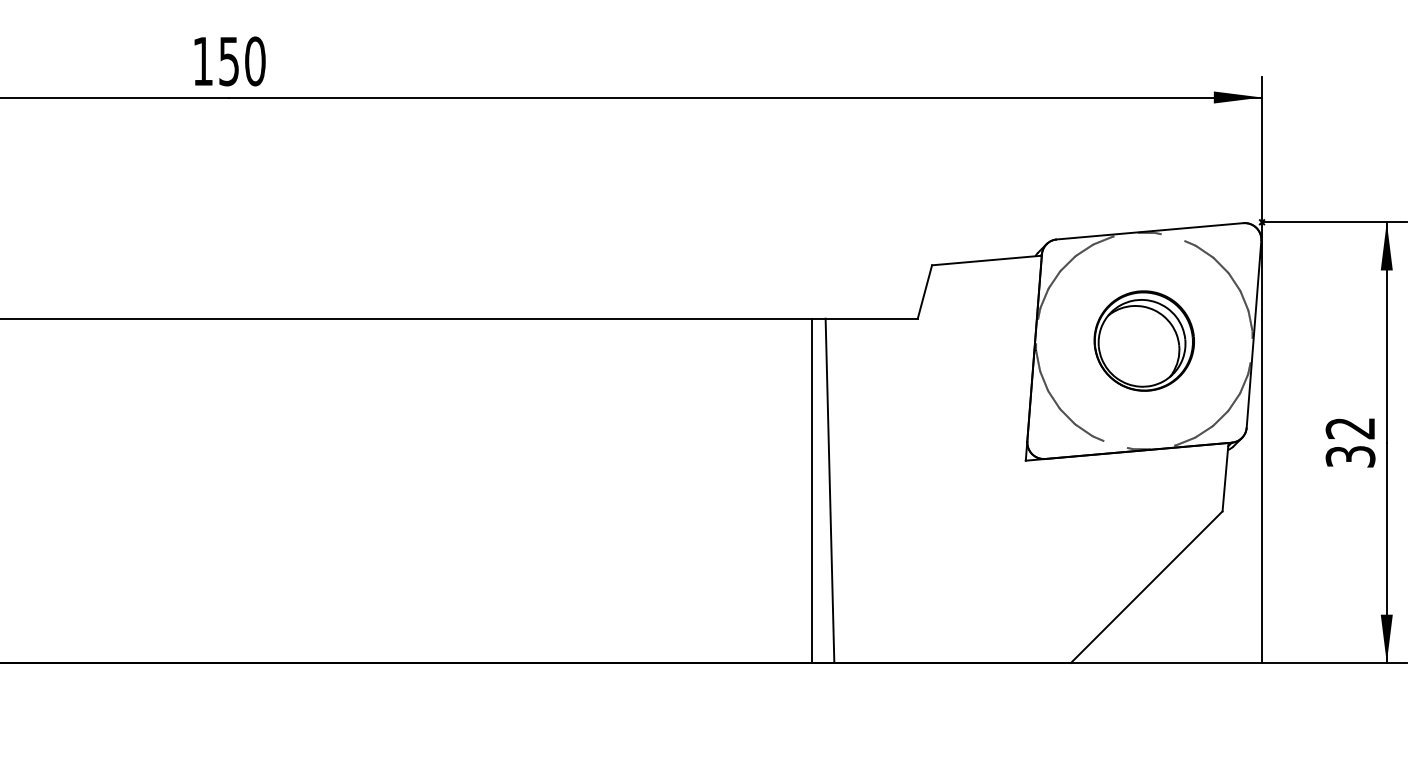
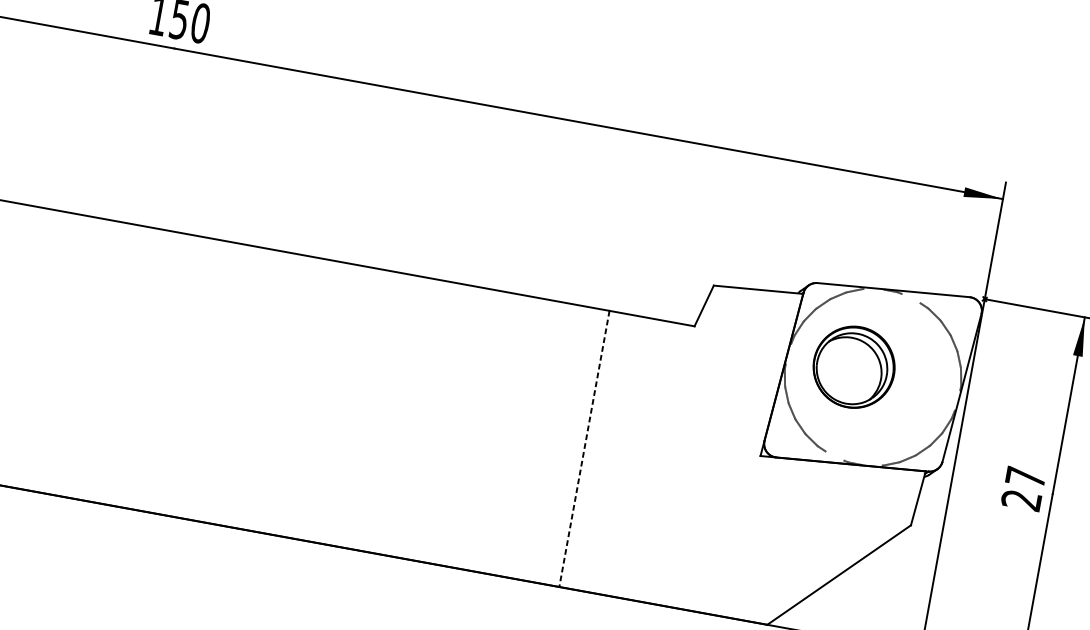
part: (1143, 340) -> (853, 366), moved
text: (1350, 442) -> (1023, 488), 32 -> 27
line: (829, 490) -> (598, 451), removed
line: (811, 491) -> (584, 449), solid -> dashed

